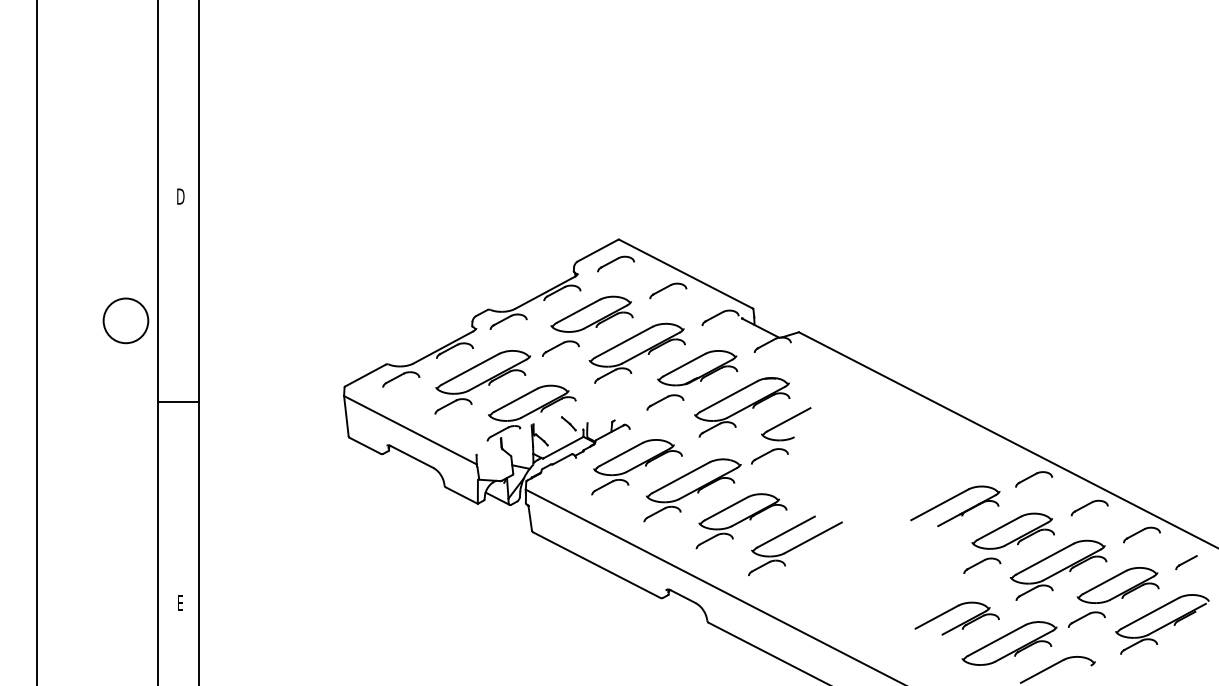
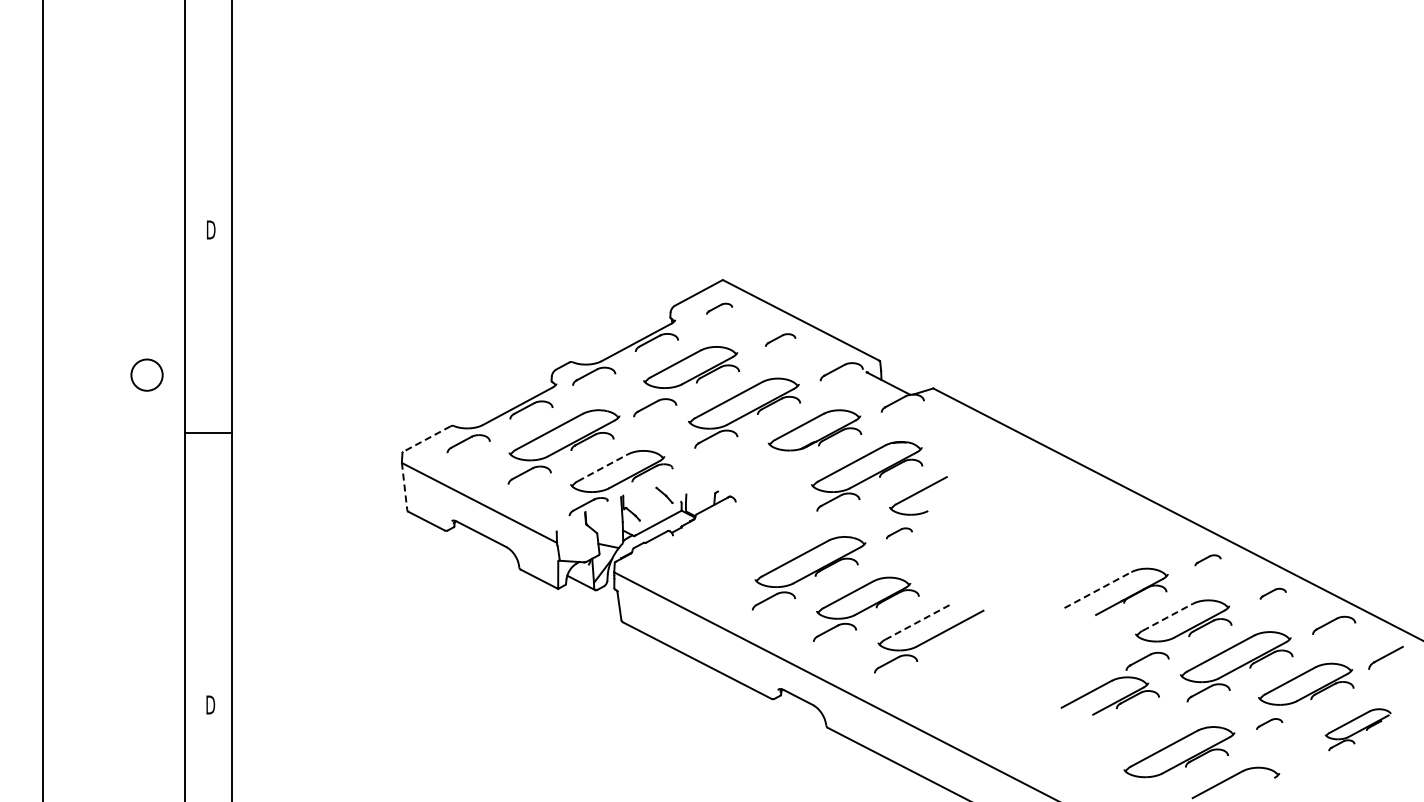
part: (615, 263) -> (719, 308), size x0.6
part: (668, 290) -> (780, 339), size x0.7
circle: (125, 321) -> (146, 375), size x0.6
line: (365, 375) -> (426, 439), solid -> dashed
line: (516, 399) -> (603, 467), solid -> dashed
line: (178, 402) -> (208, 433), moved
part: (665, 402) -> (777, 470), removed
line: (346, 416) -> (404, 486), solid -> dashed
part: (769, 456) -> (899, 533), size x0.6
part: (636, 466) -> (743, 545), removed
part: (1033, 479) -> (1207, 560), size x0.6
line: (939, 505) -> (1097, 590), solid -> dashed
part: (1090, 507) -> (1273, 593), size x0.6
line: (1000, 528) -> (1168, 617), solid -> dashed
line: (786, 531) -> (918, 621), solid -> dashed
part: (1186, 562) -> (1386, 657), size x1.4
text: (180, 602) -> (210, 704), E -> D
part: (1086, 619) -> (1269, 723), size x0.6
part: (959, 624) -> (1113, 702), moved
part: (1162, 624) -> (1358, 729), size x0.6

